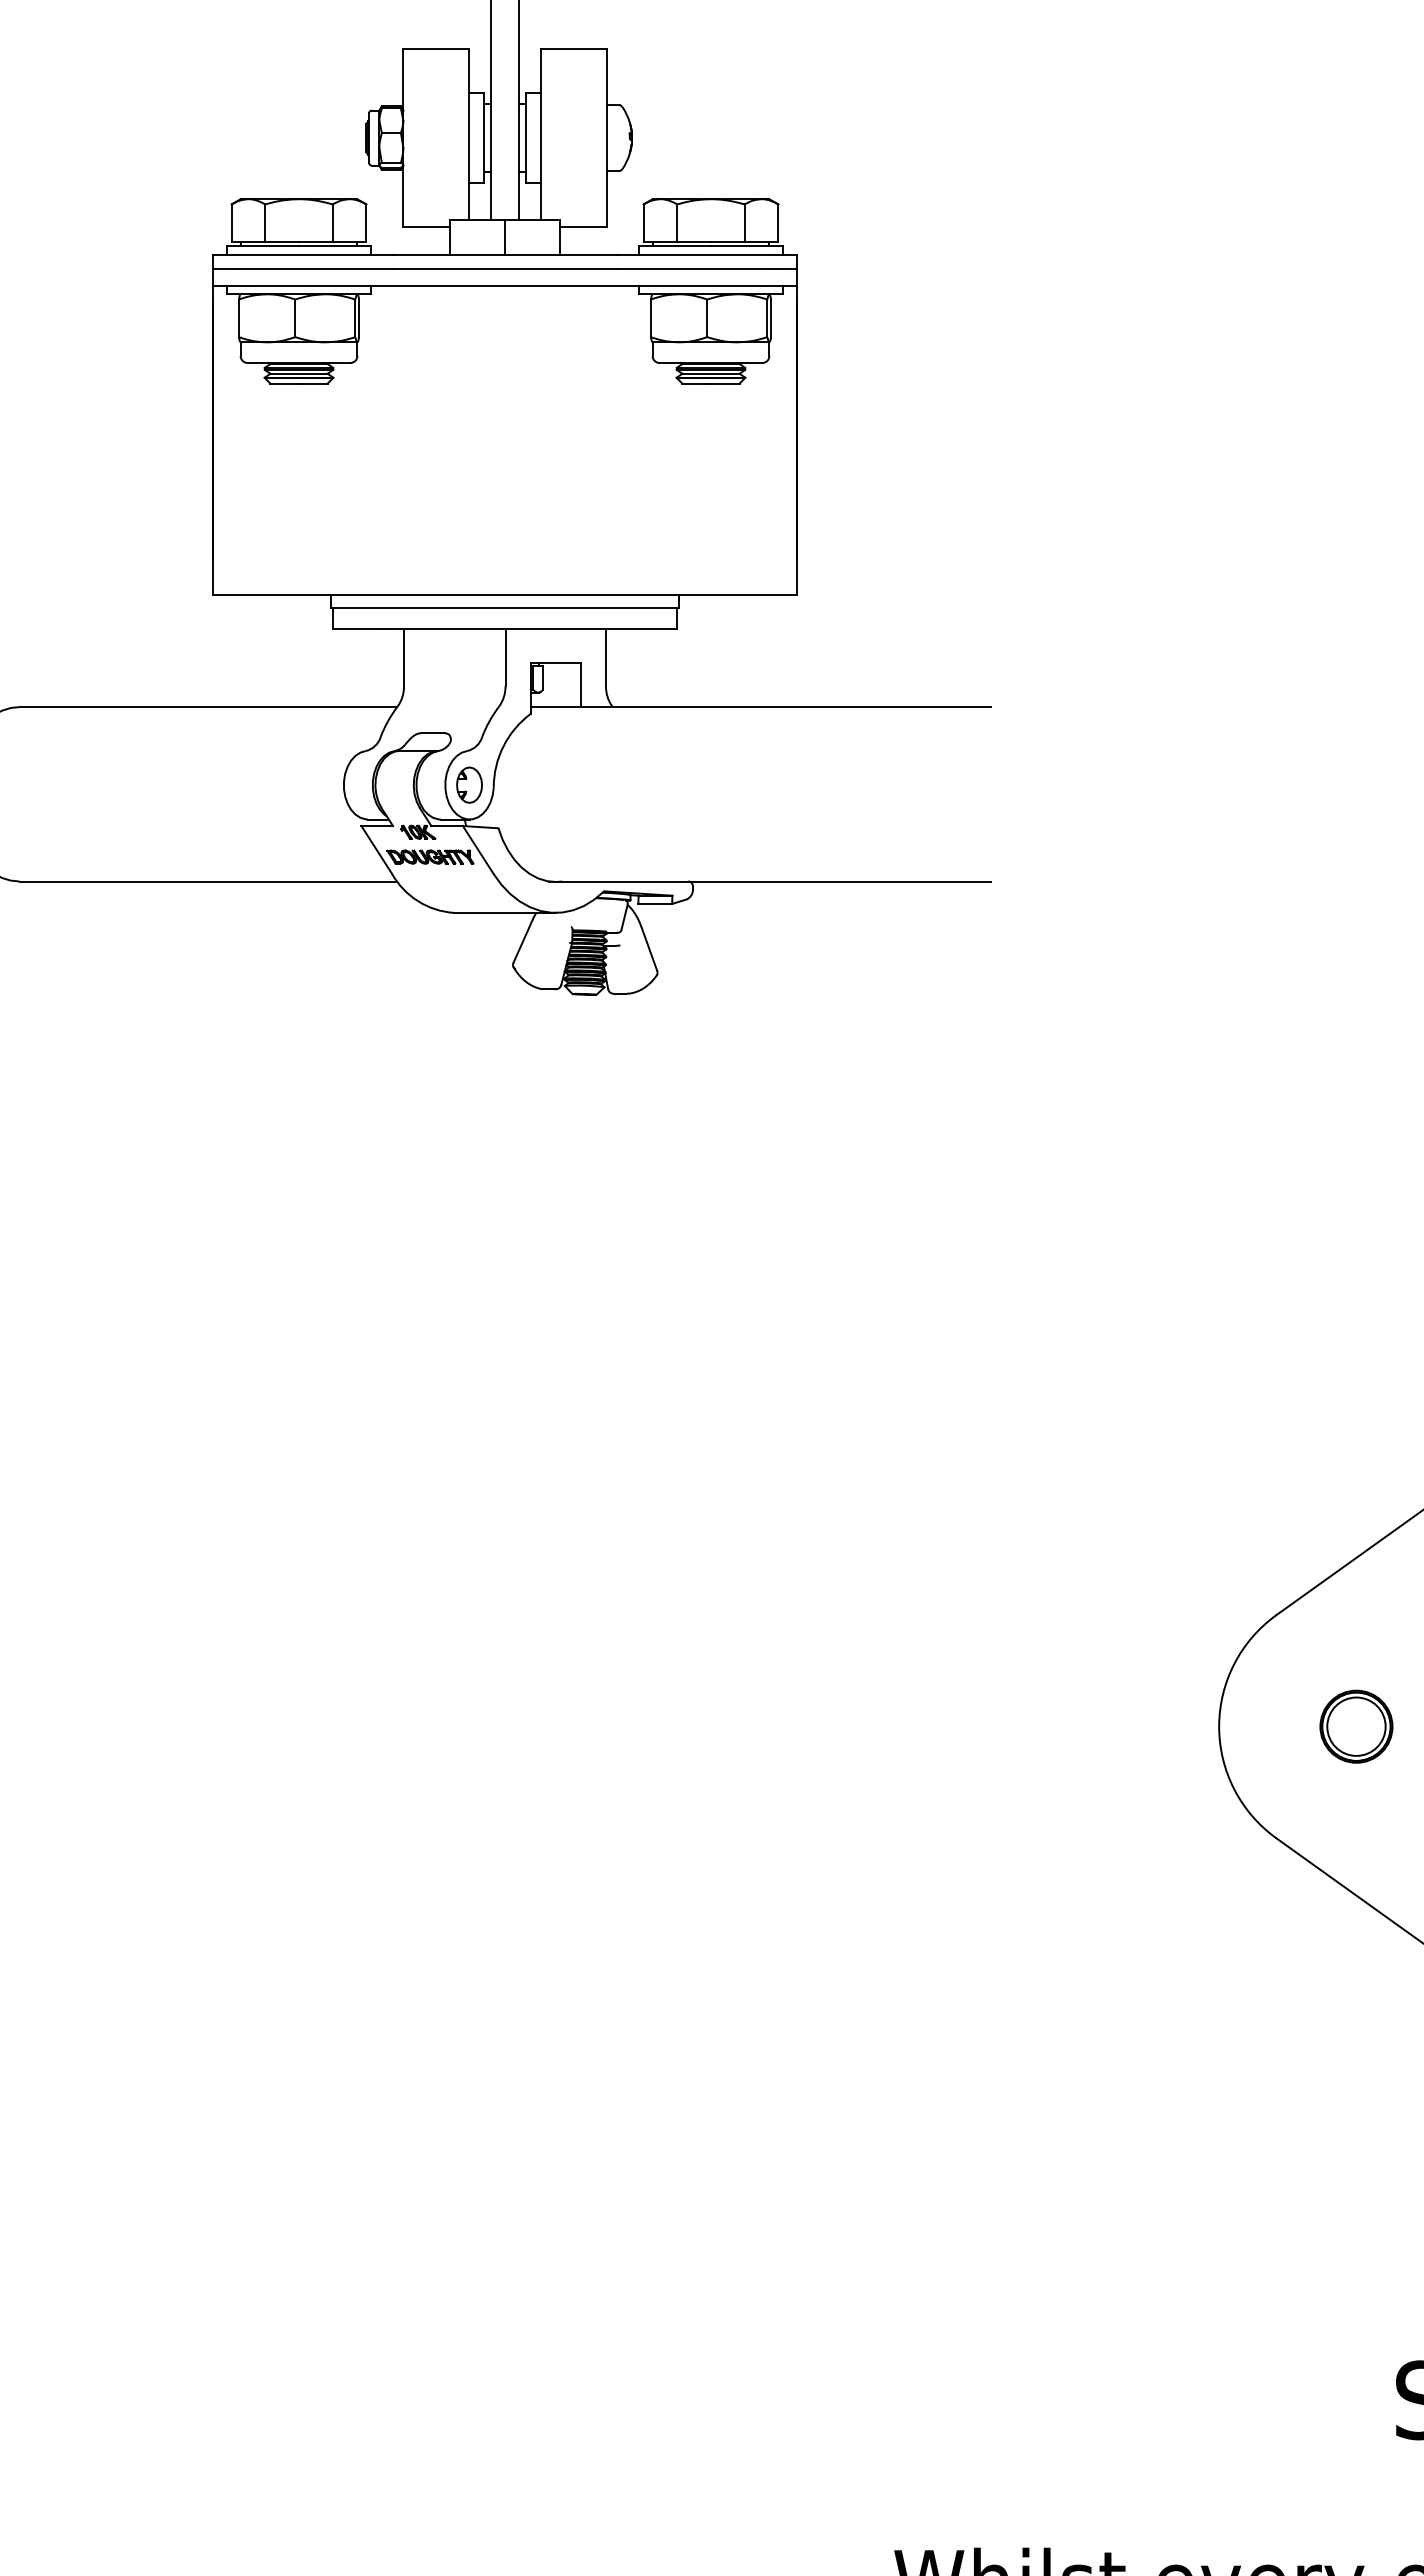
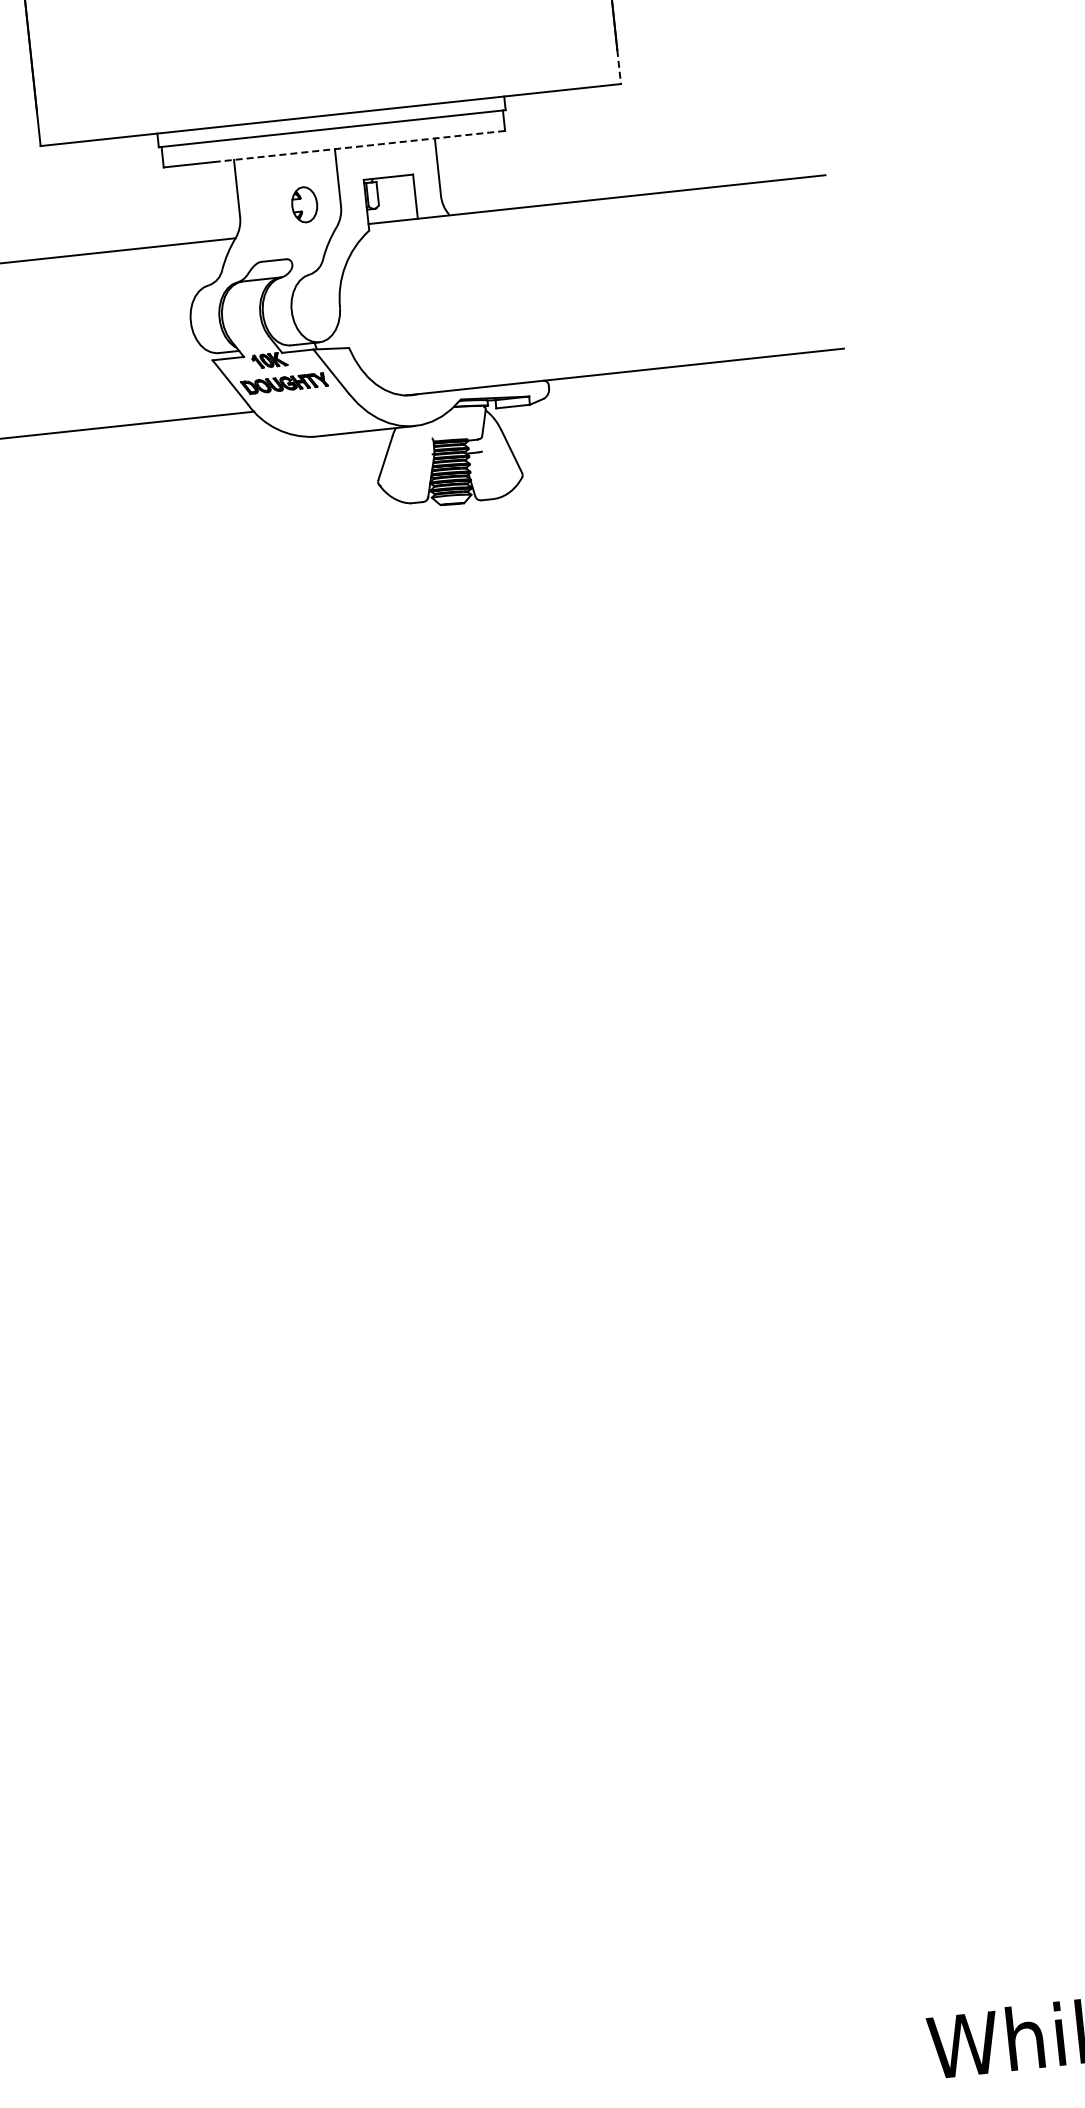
line: (796, 578) -> (618, 67), solid -> dashed
line: (530, 629) -> (359, 146), solid -> dashed
part: (469, 784) -> (304, 204), moved

